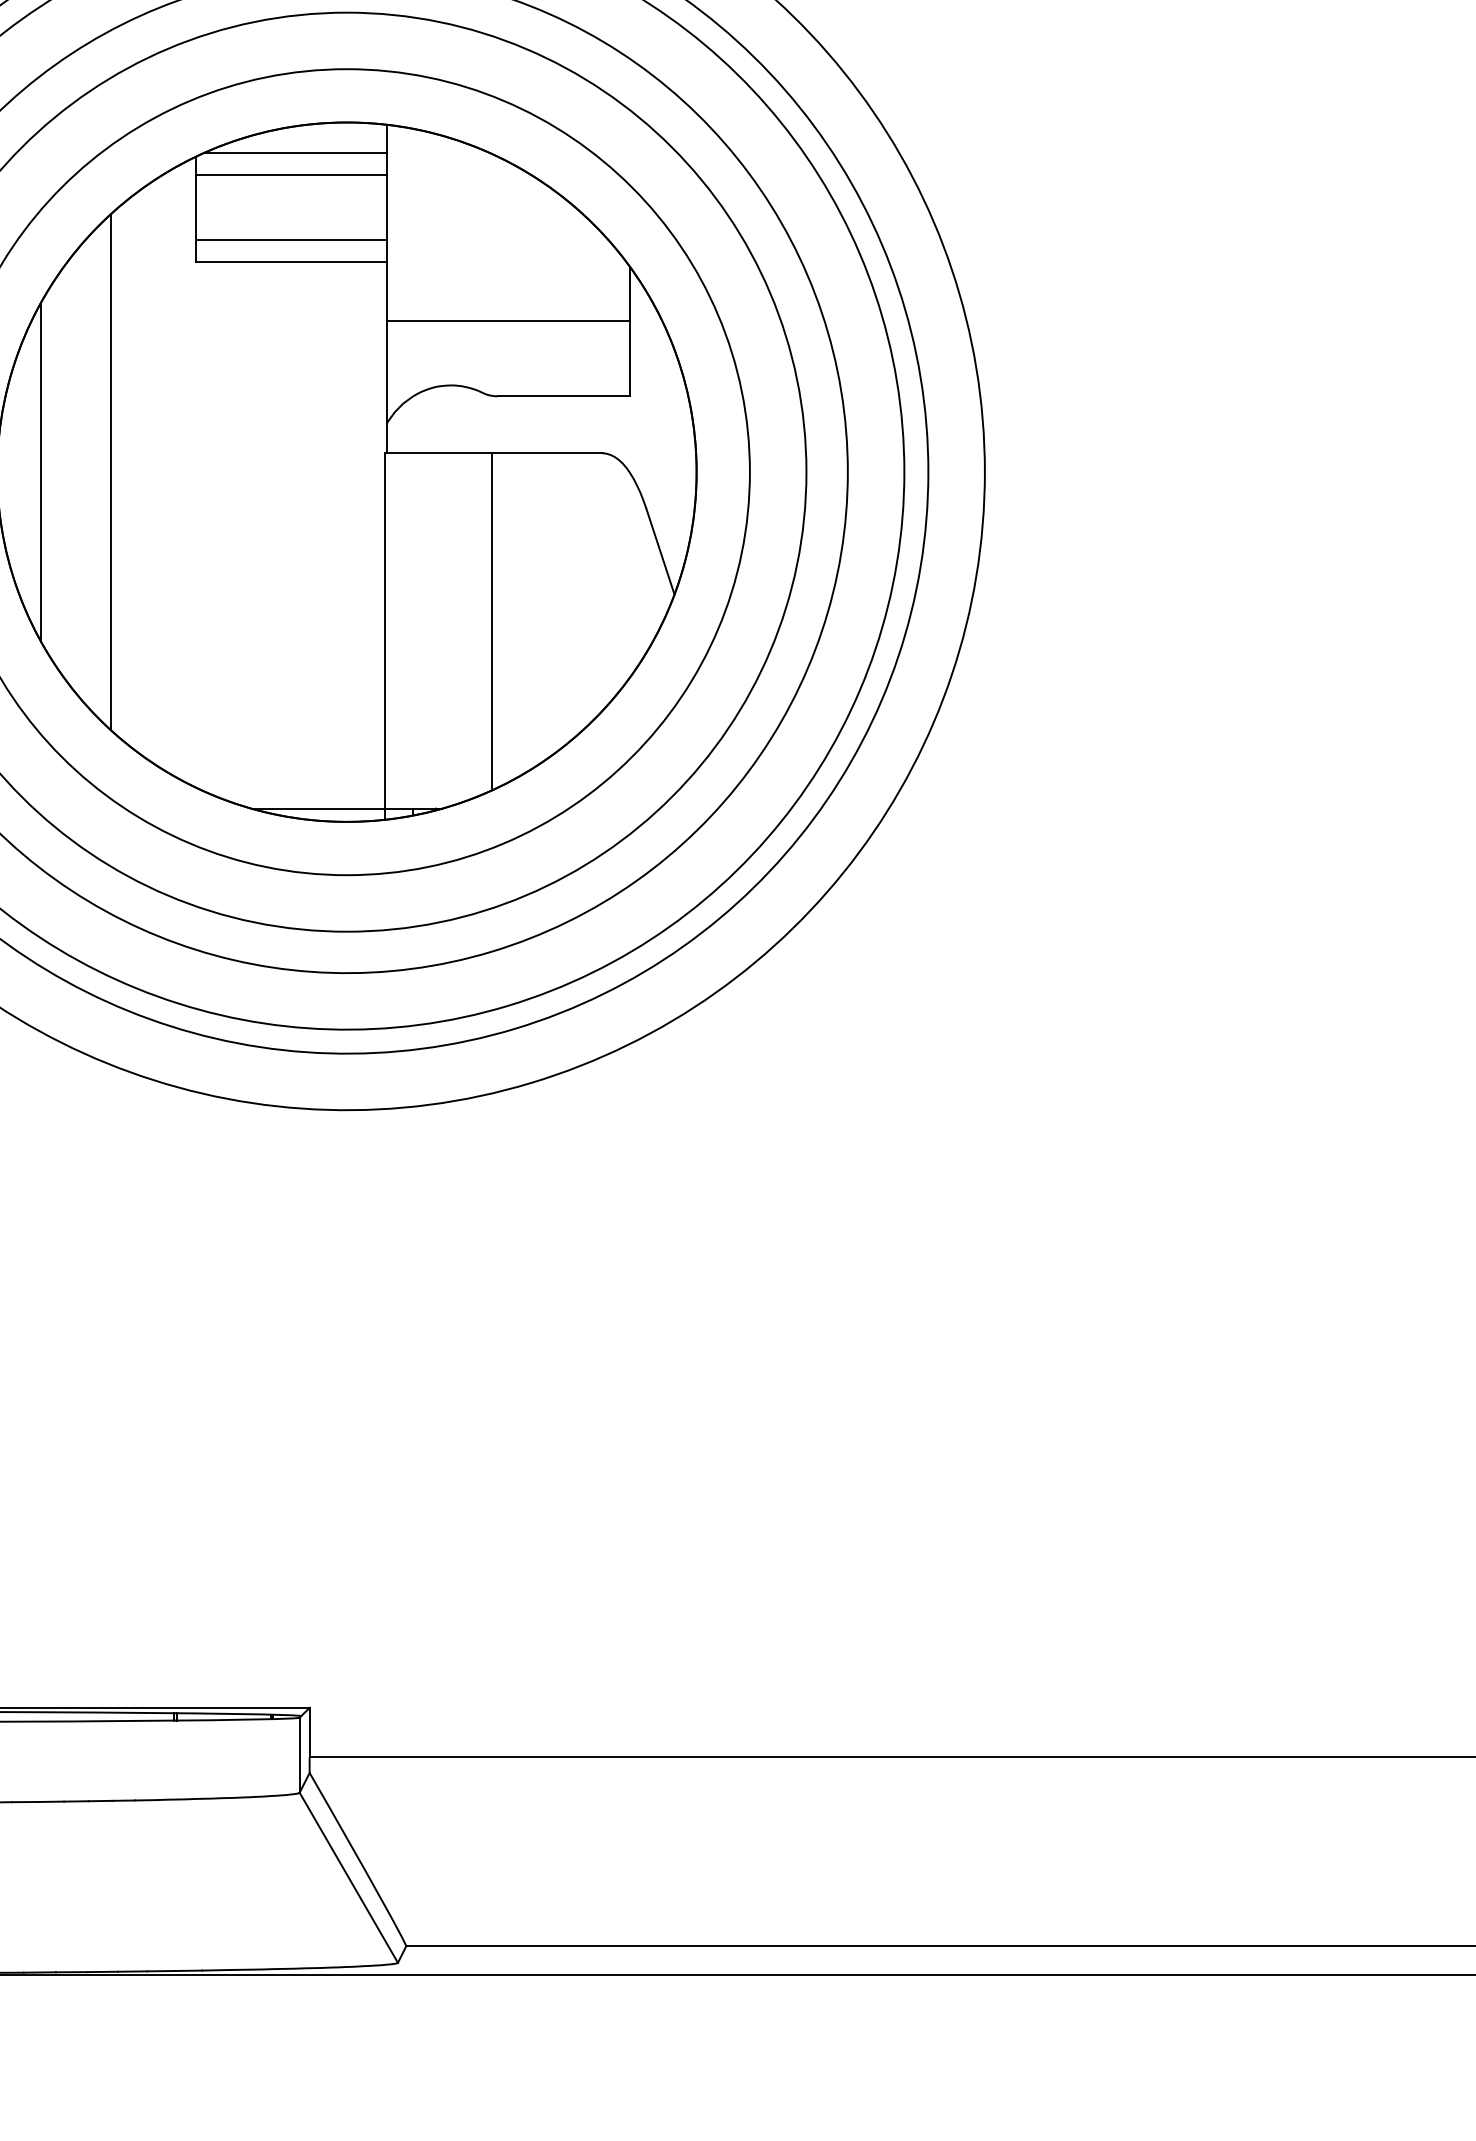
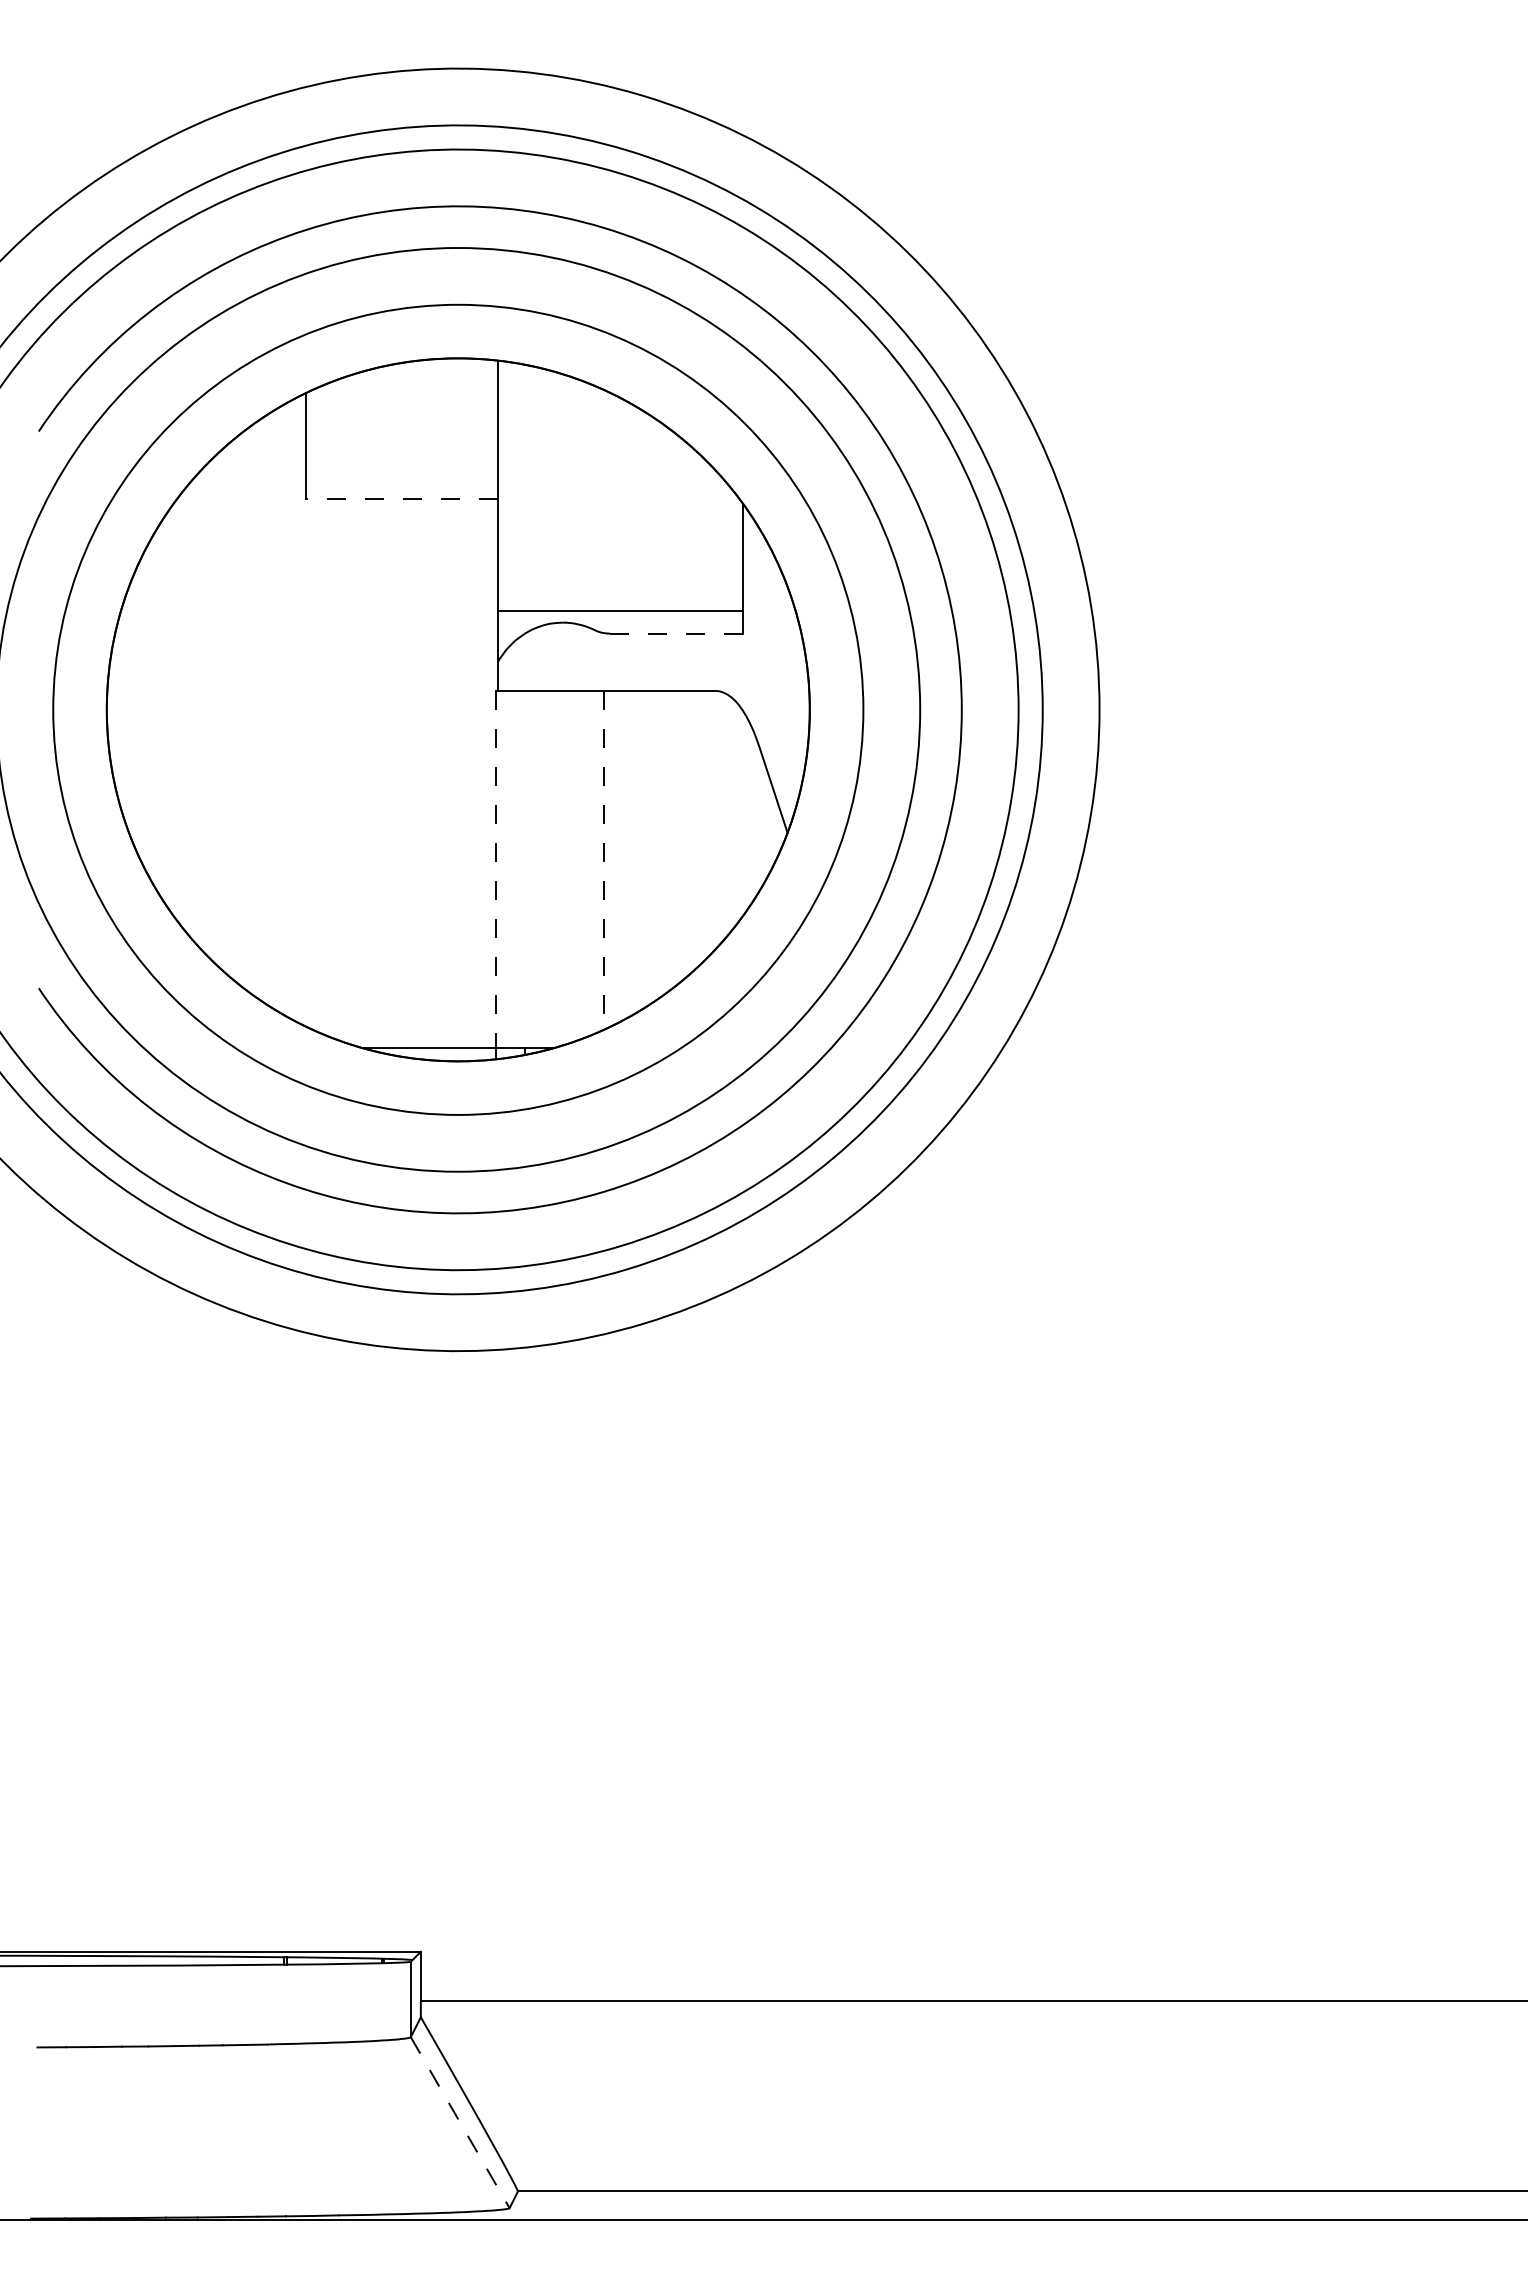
line: (295, 152) -> (406, 388), removed
line: (291, 175) -> (402, 411), removed
line: (291, 240) -> (402, 476), removed
line: (291, 261) -> (402, 498), solid -> dashed
line: (508, 320) -> (620, 610), moved
line: (564, 396) -> (676, 633), solid -> dashed
line: (40, 471) -> (150, 709), removed
line: (110, 471) -> (220, 709), removed
line: (492, 622) -> (604, 860), solid -> dashed
line: (384, 631) -> (496, 869), solid -> dashed
line: (349, 1877) -> (460, 2122), solid -> dashed

